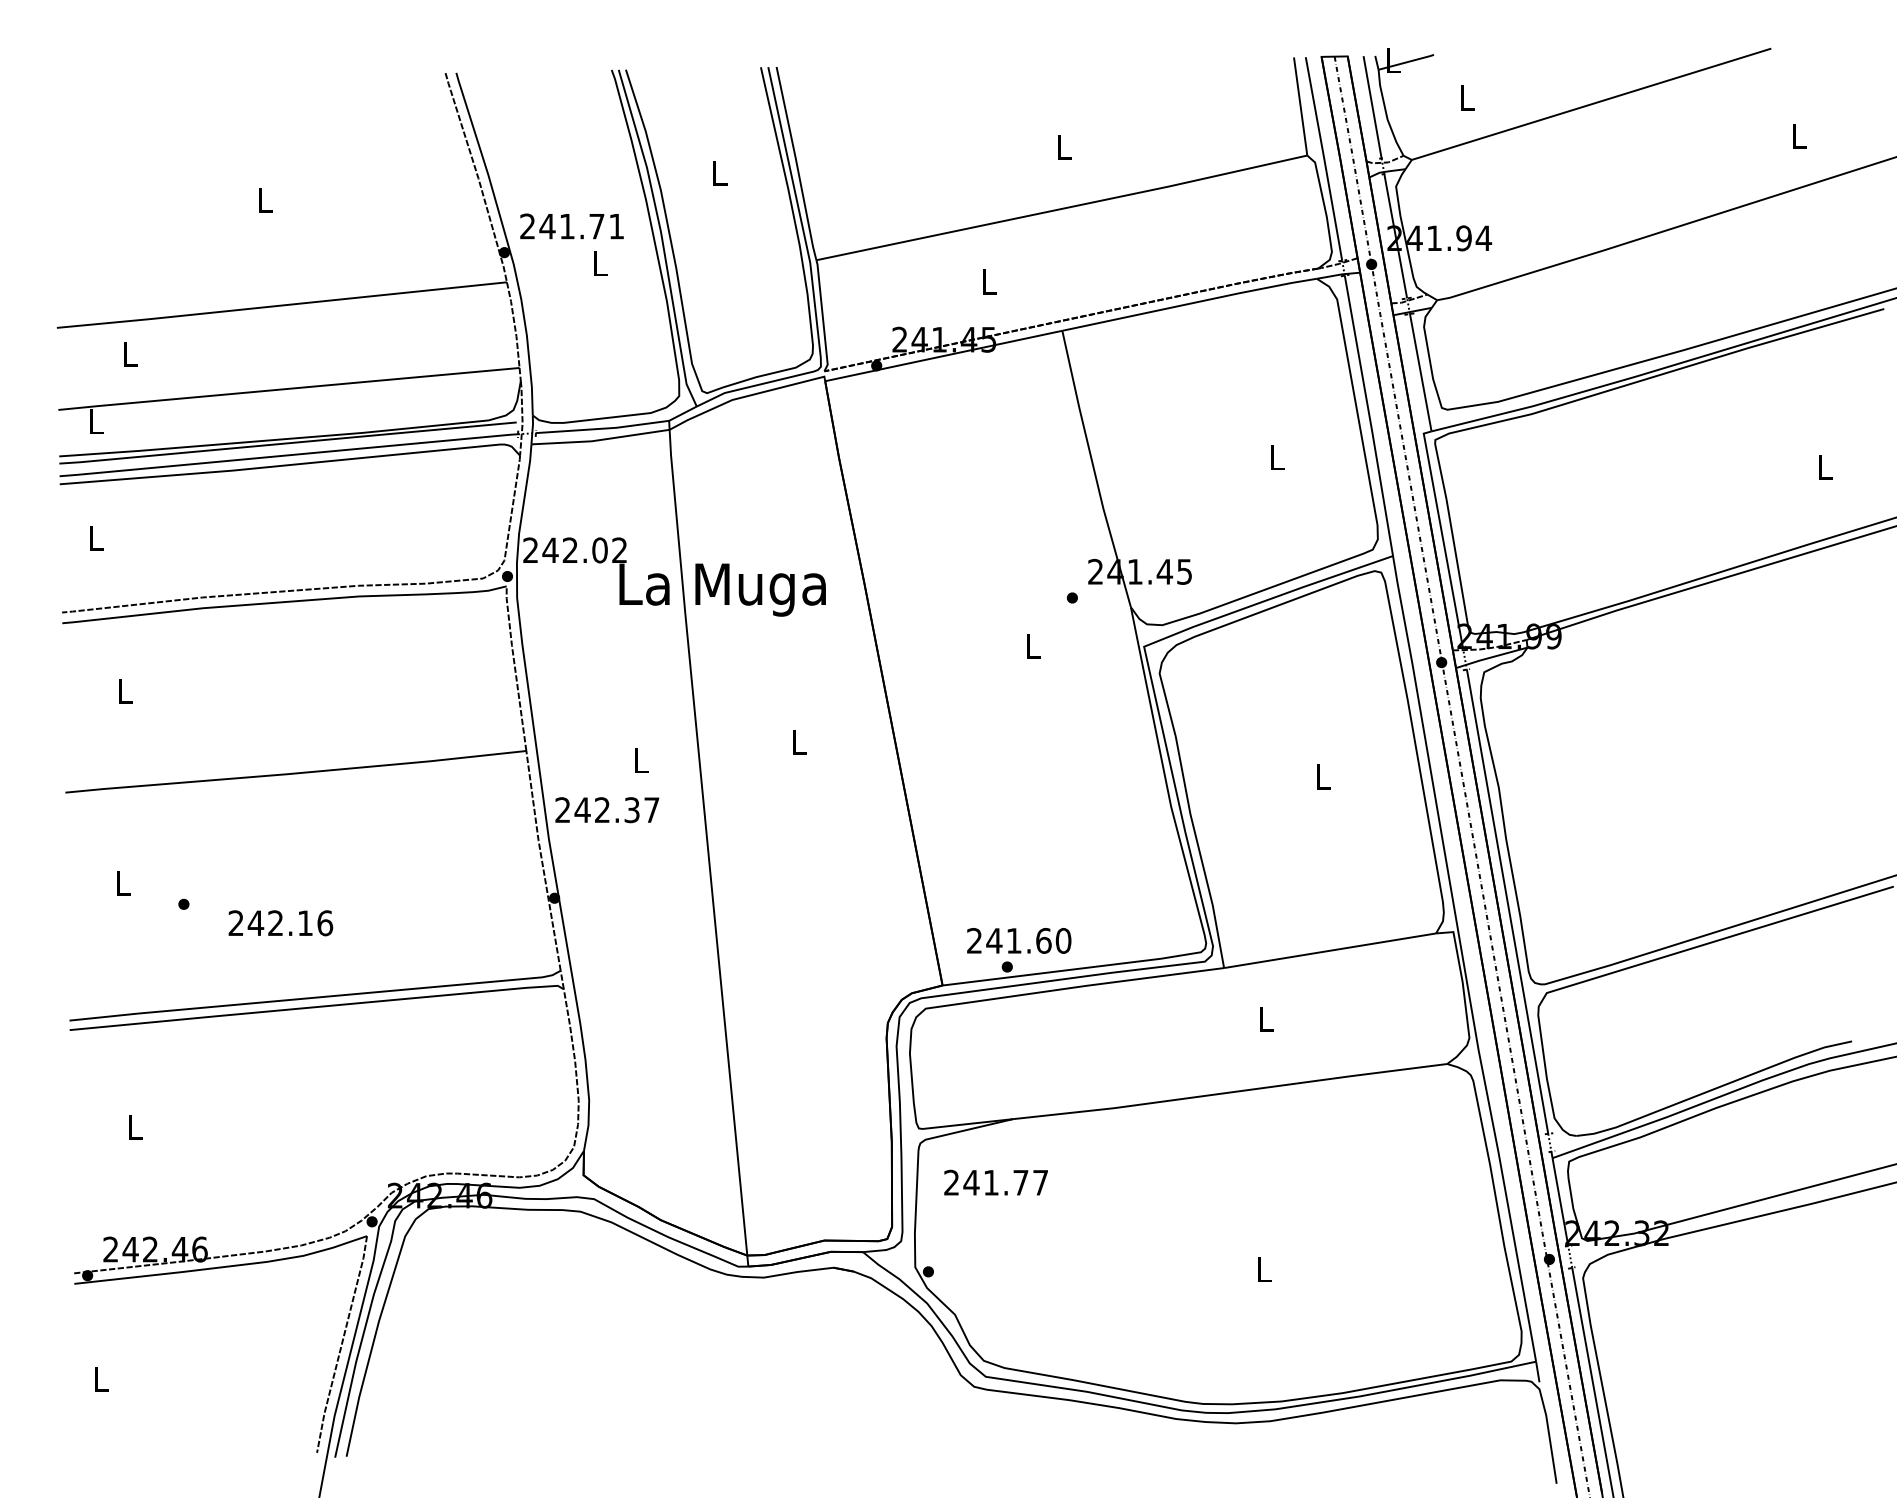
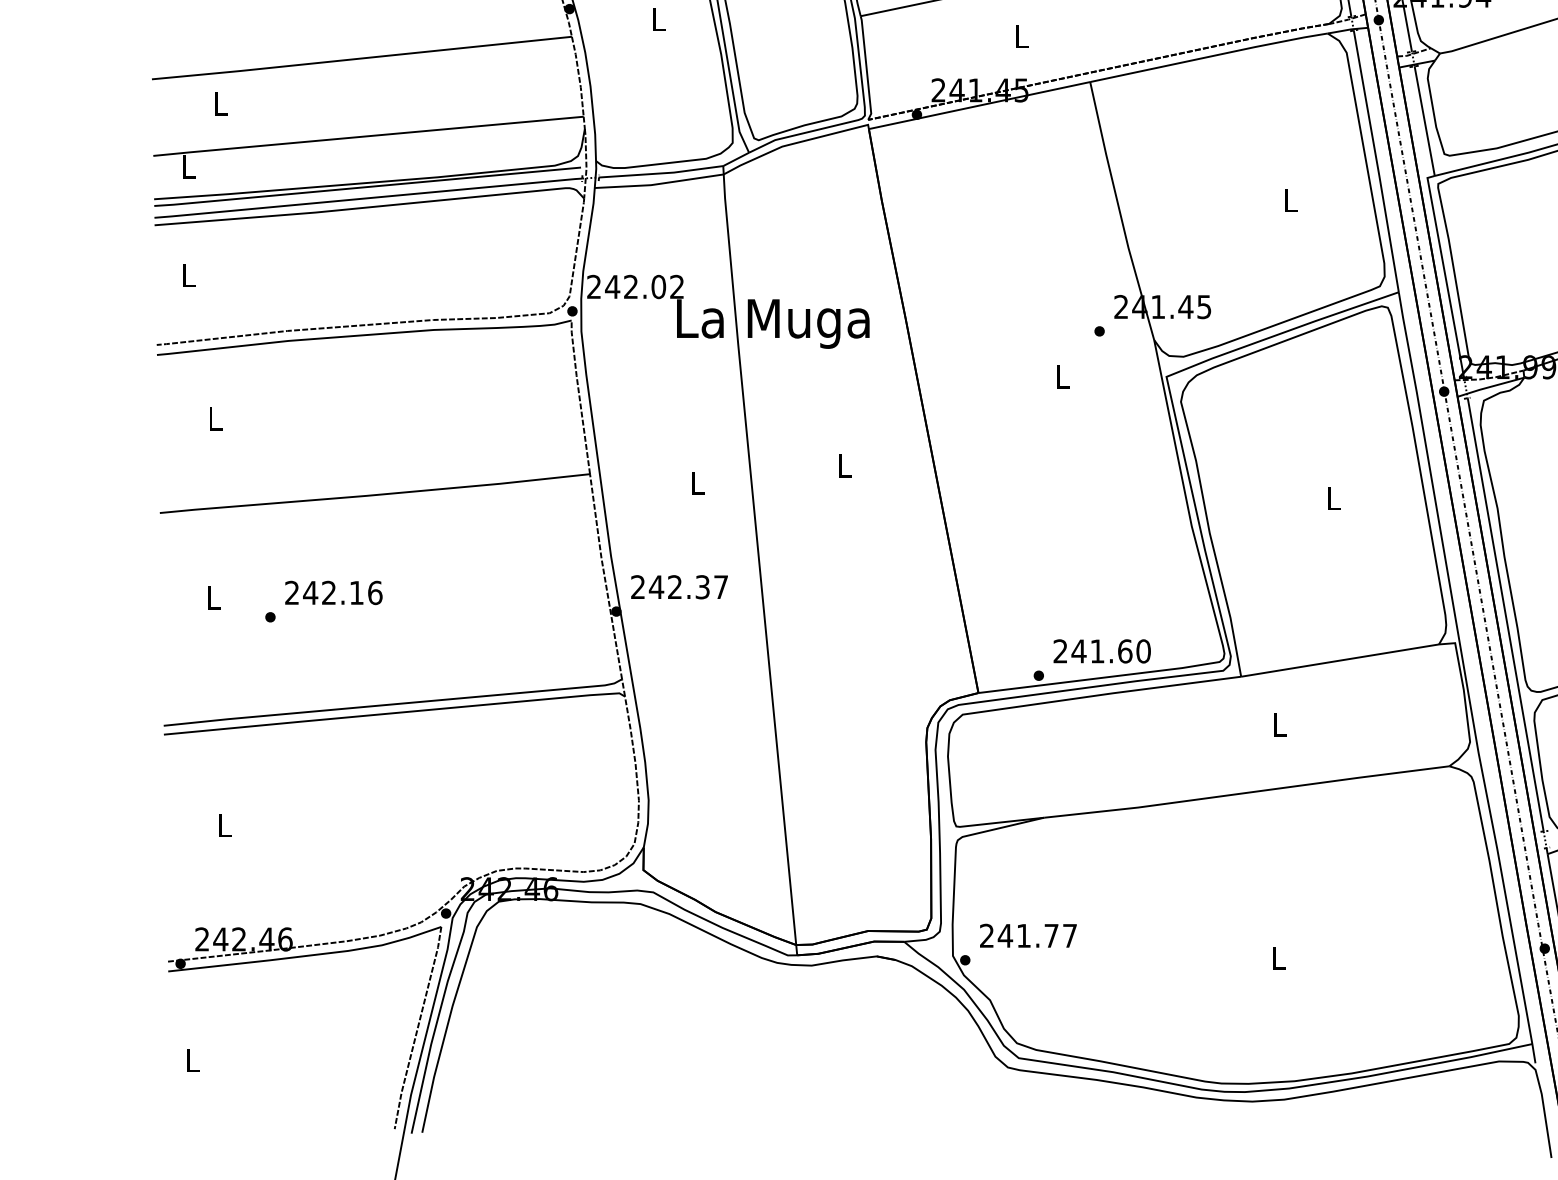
text: (607, 810) -> (679, 587), moved
text: (280, 923) -> (333, 593), moved
text: (1019, 940) -> (1102, 651), moved
text: (995, 1182) -> (1027, 935), moved

